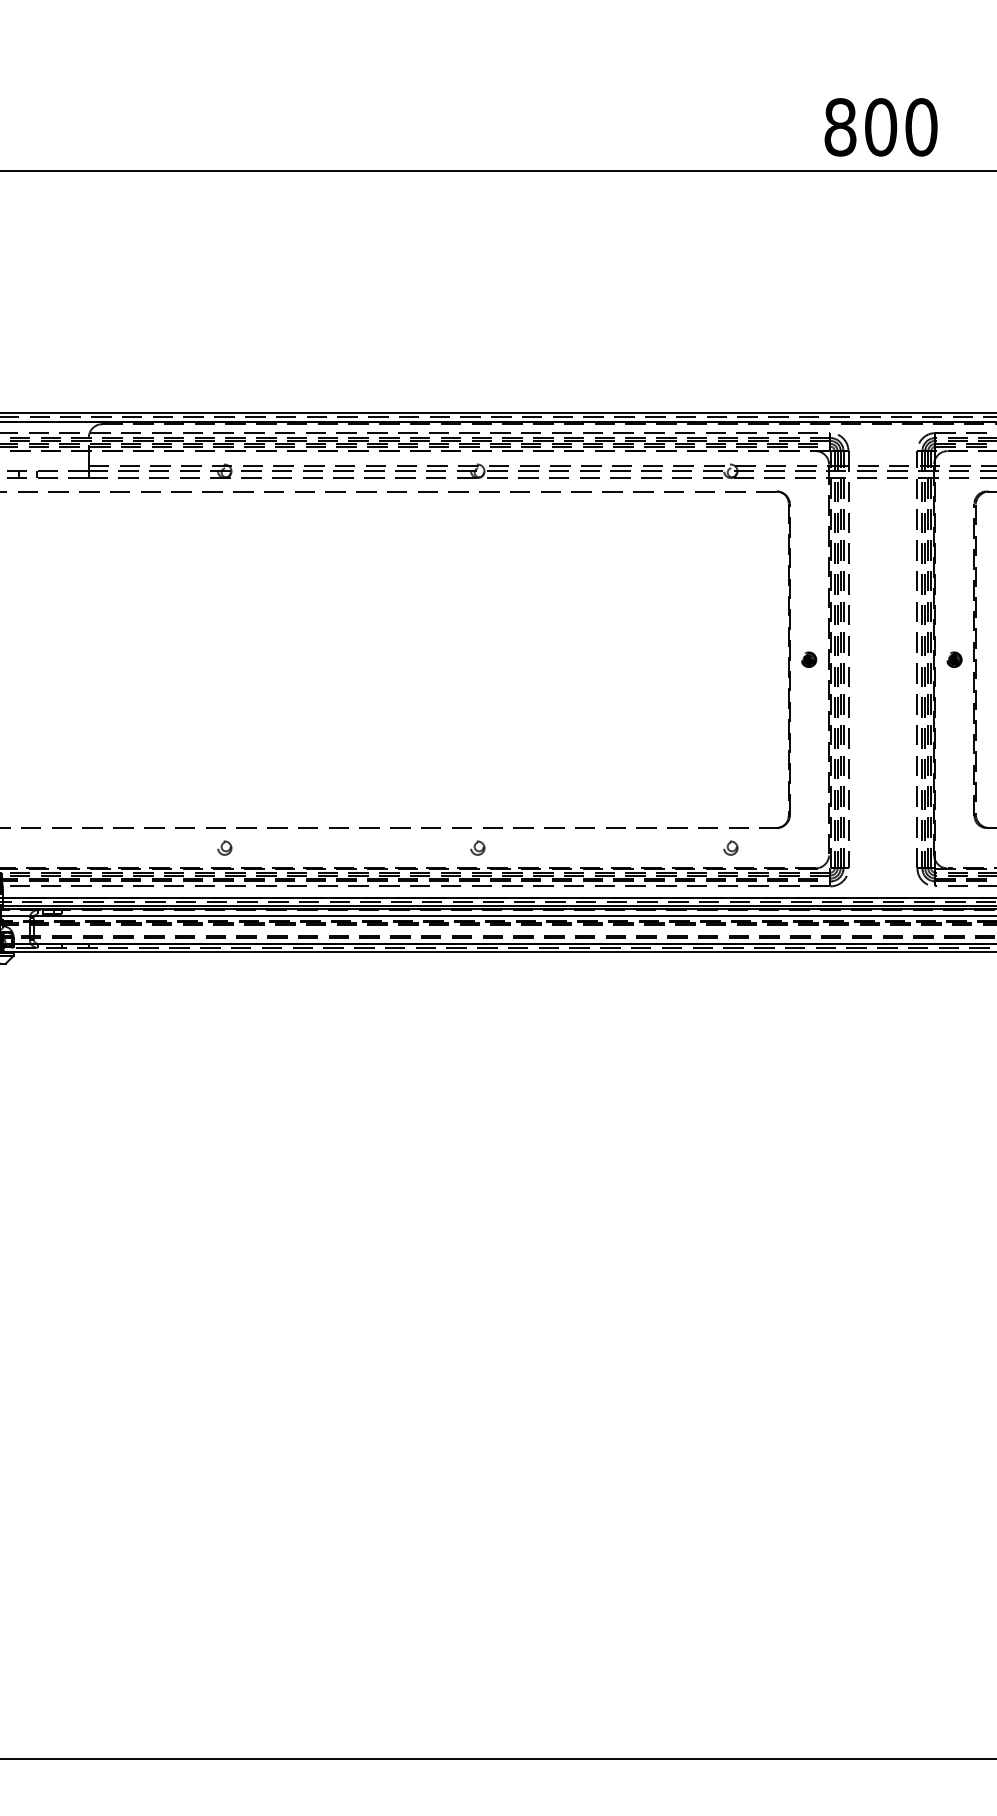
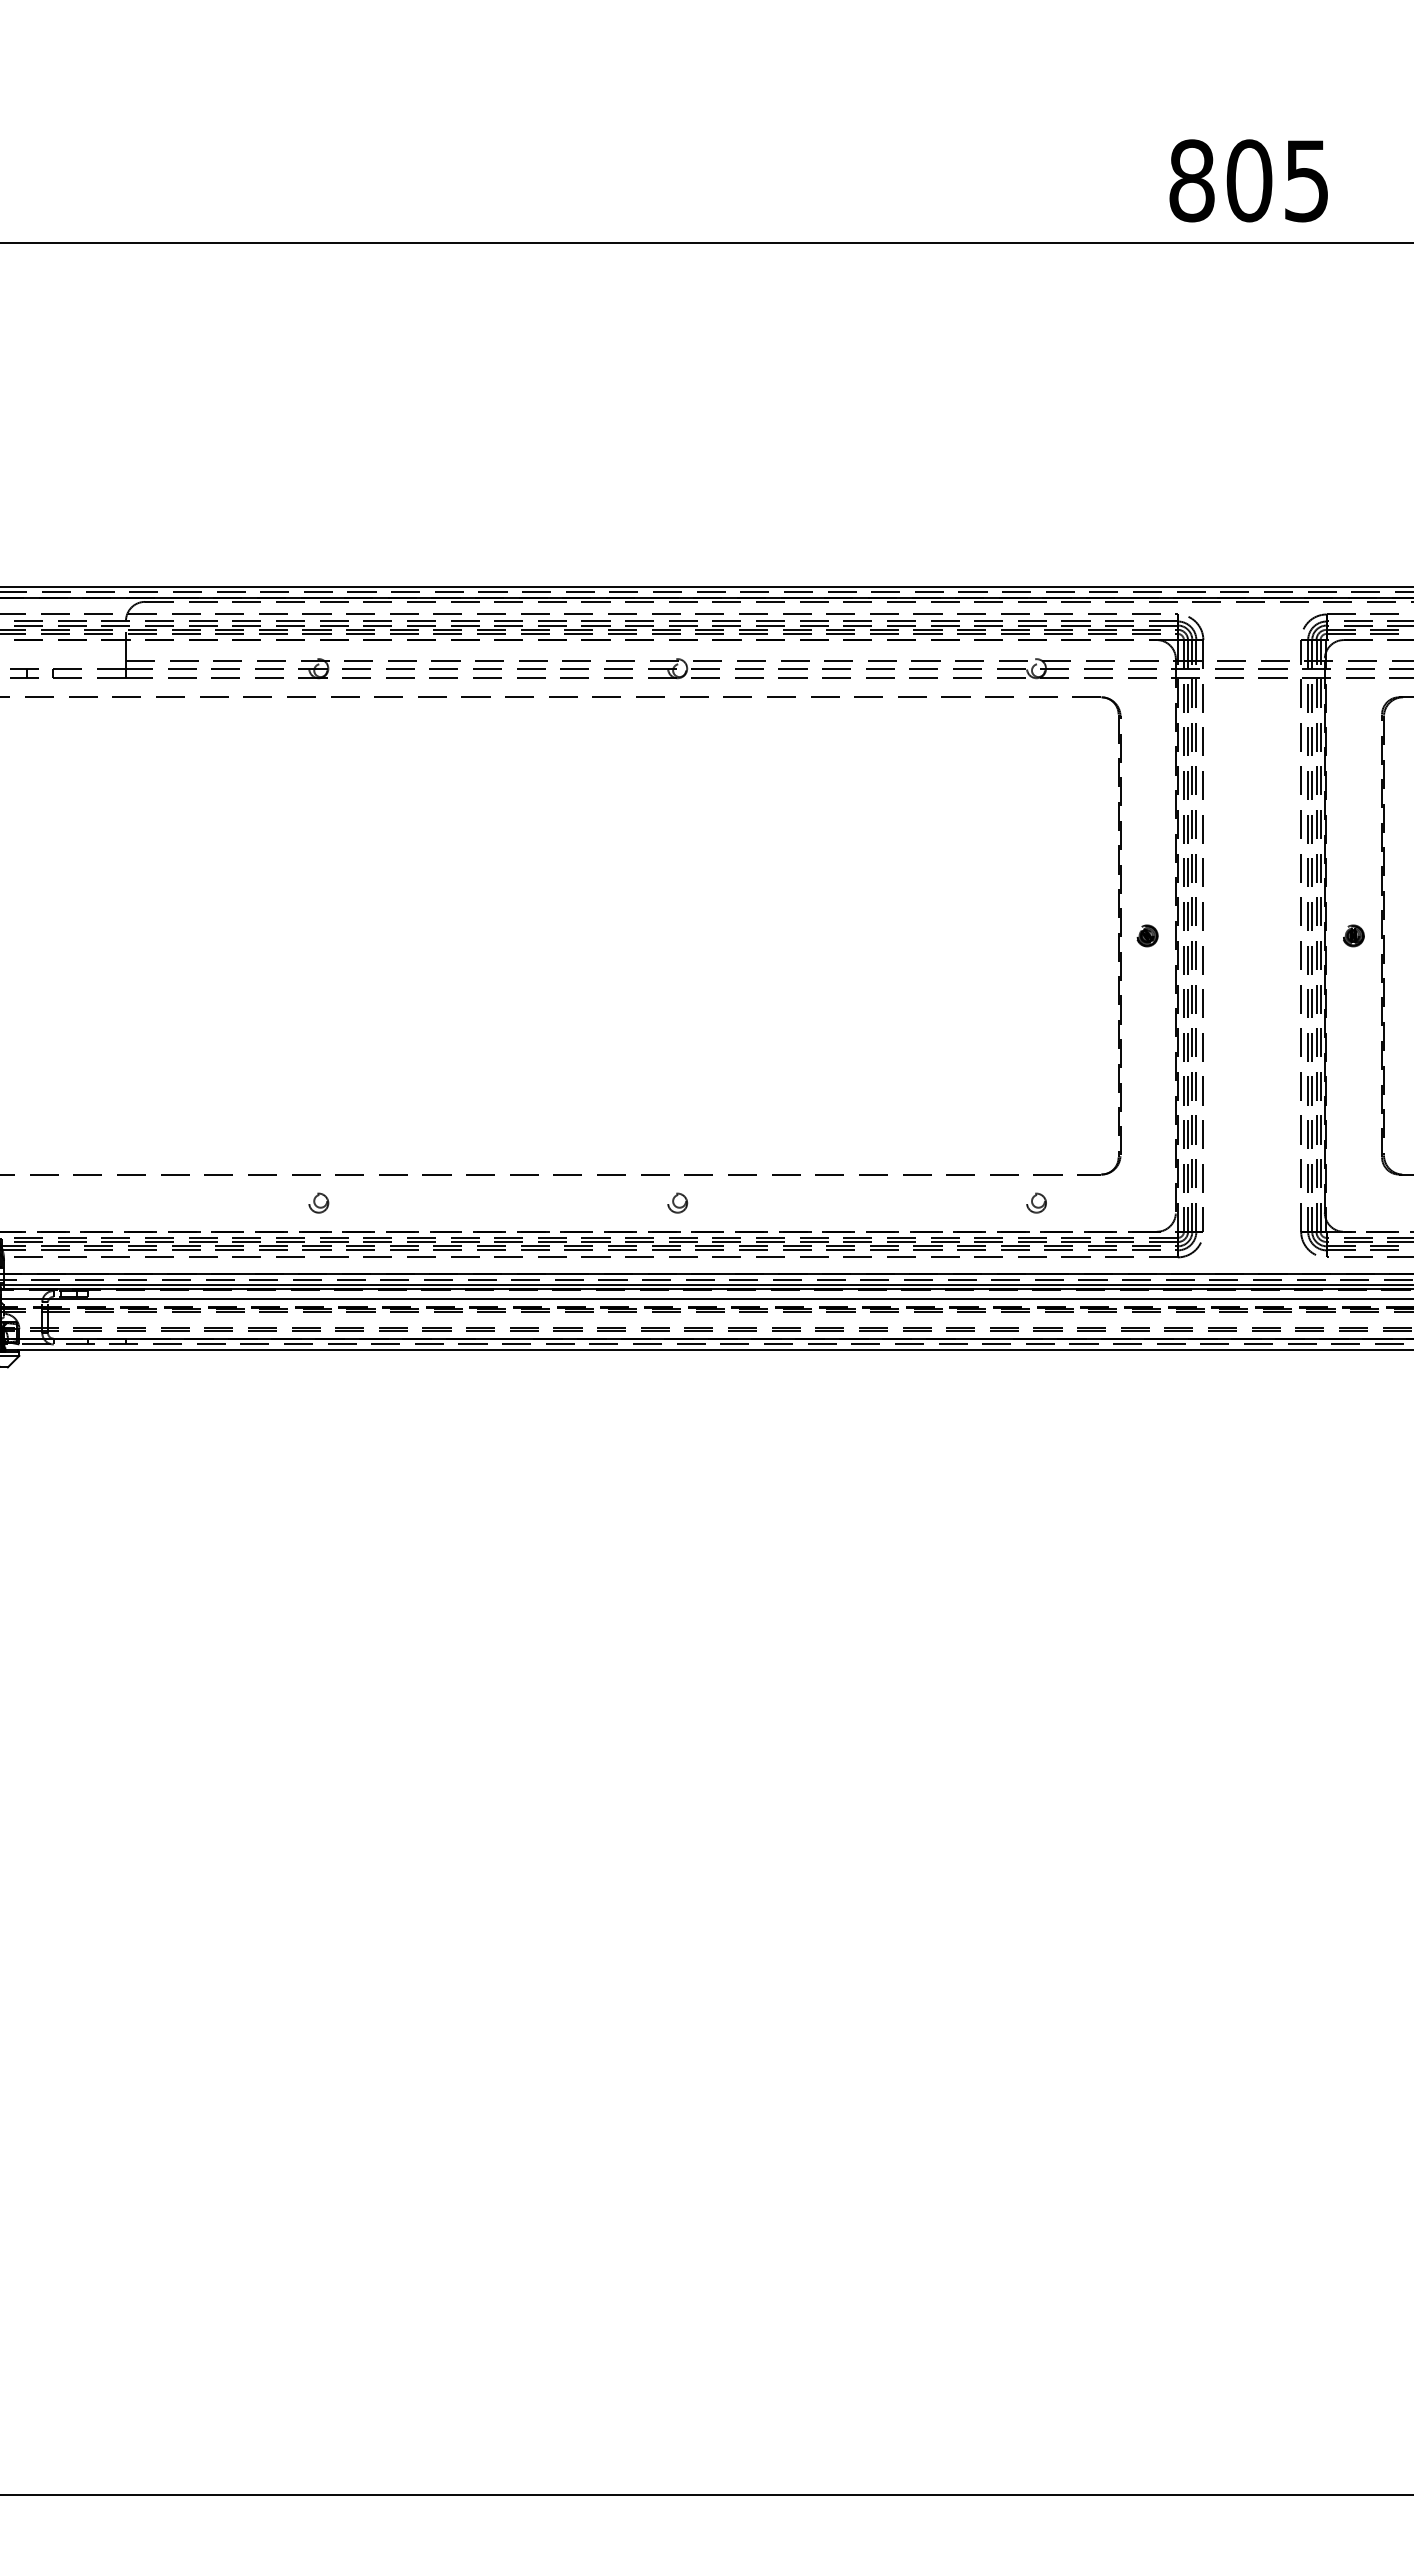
text: (921, 127) -> (1306, 180), 800 -> 805

